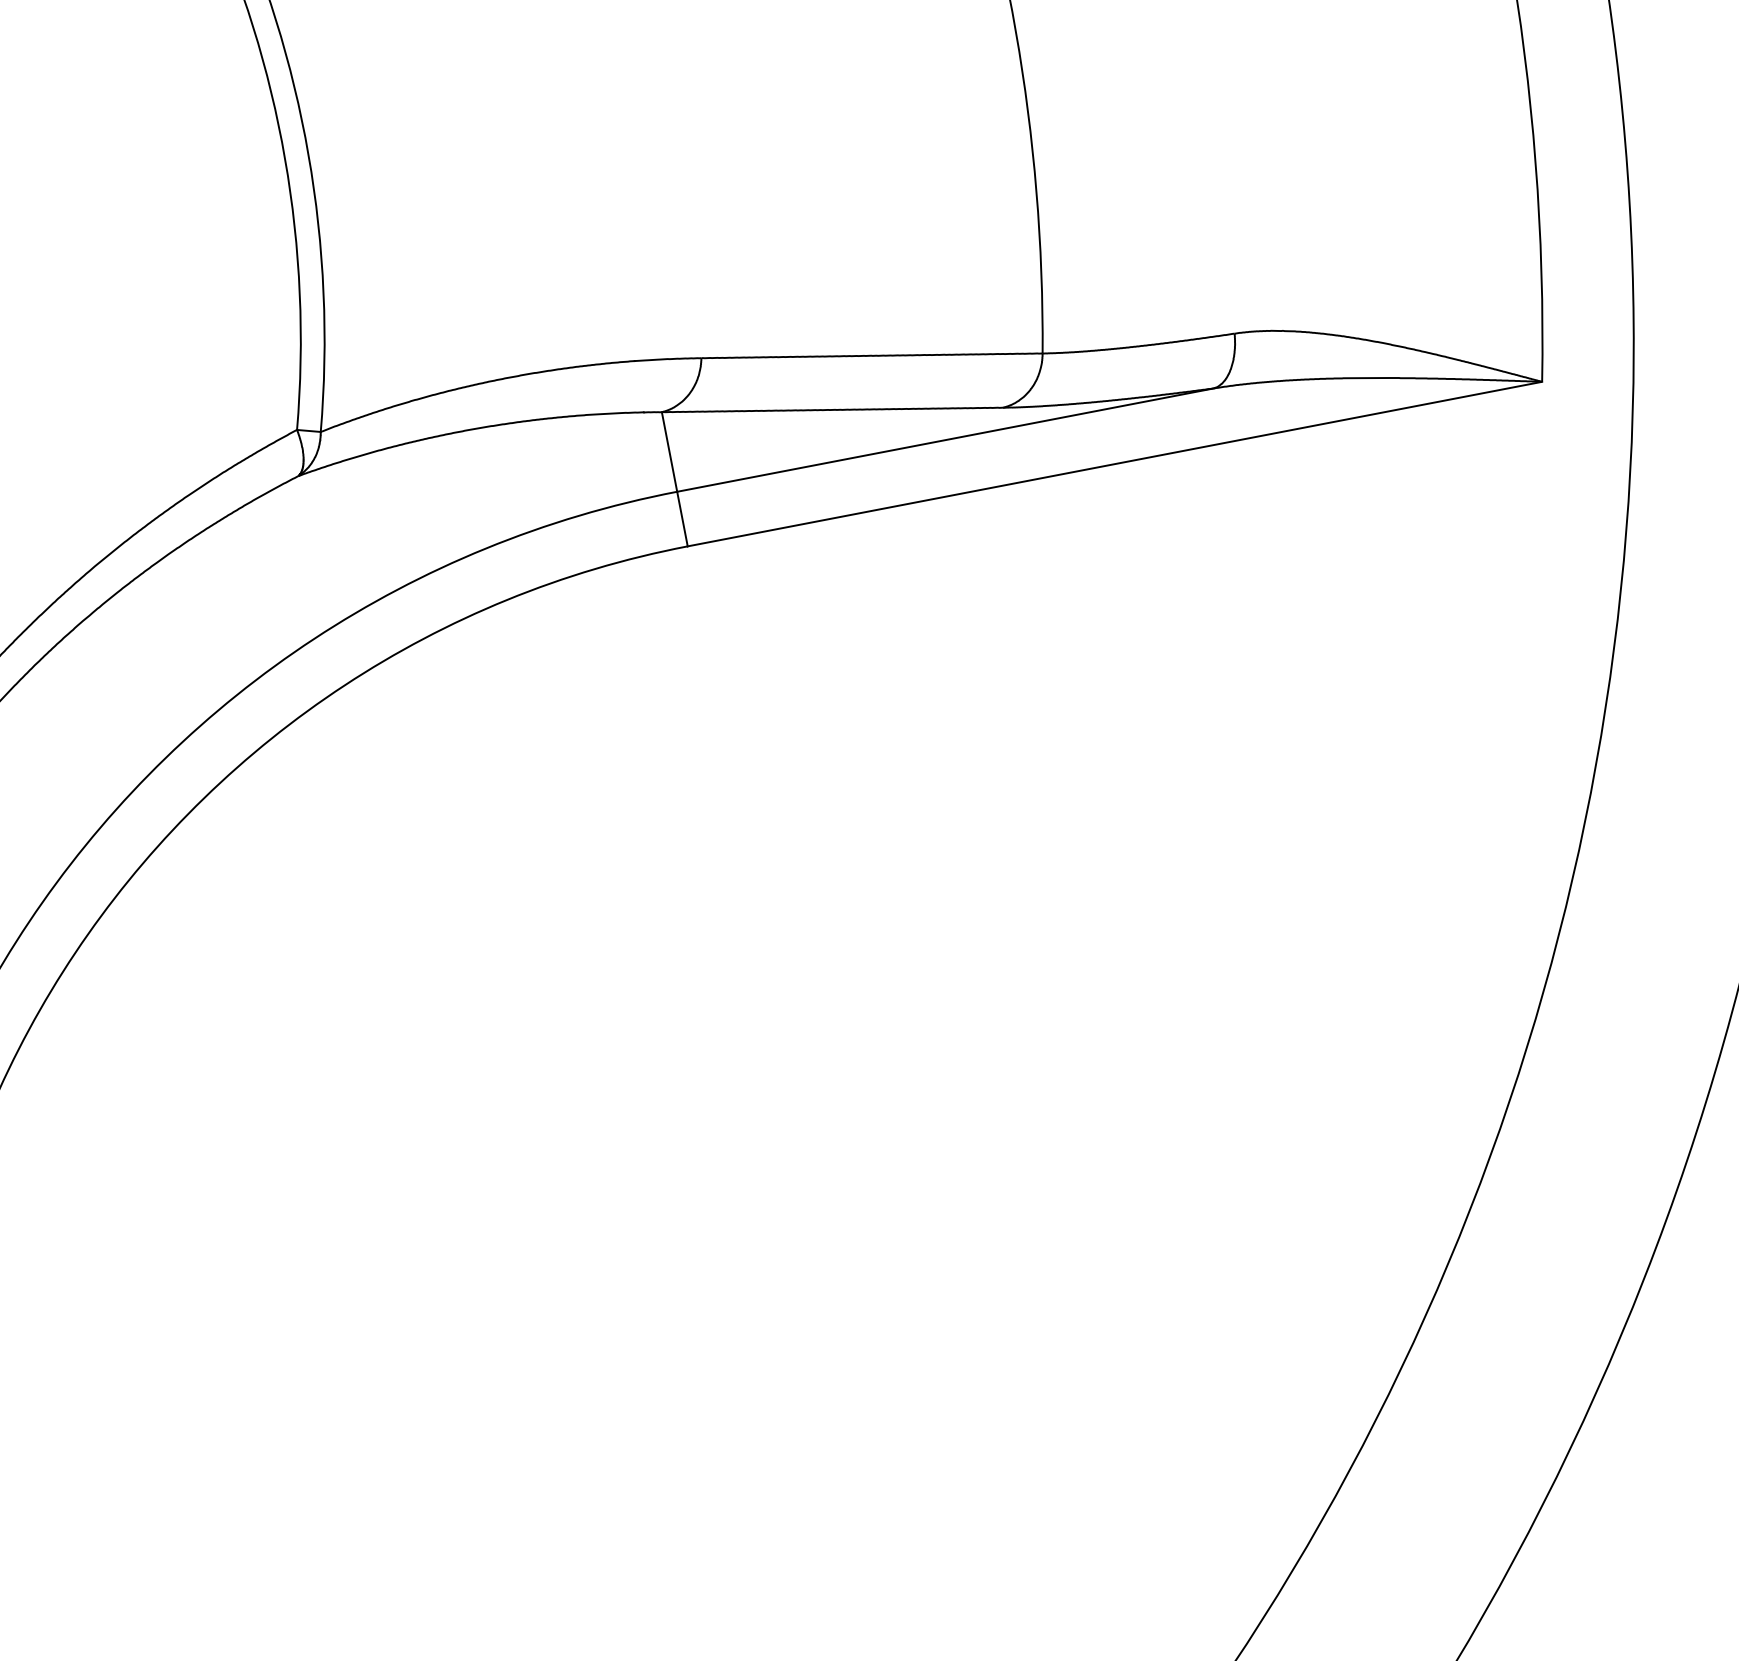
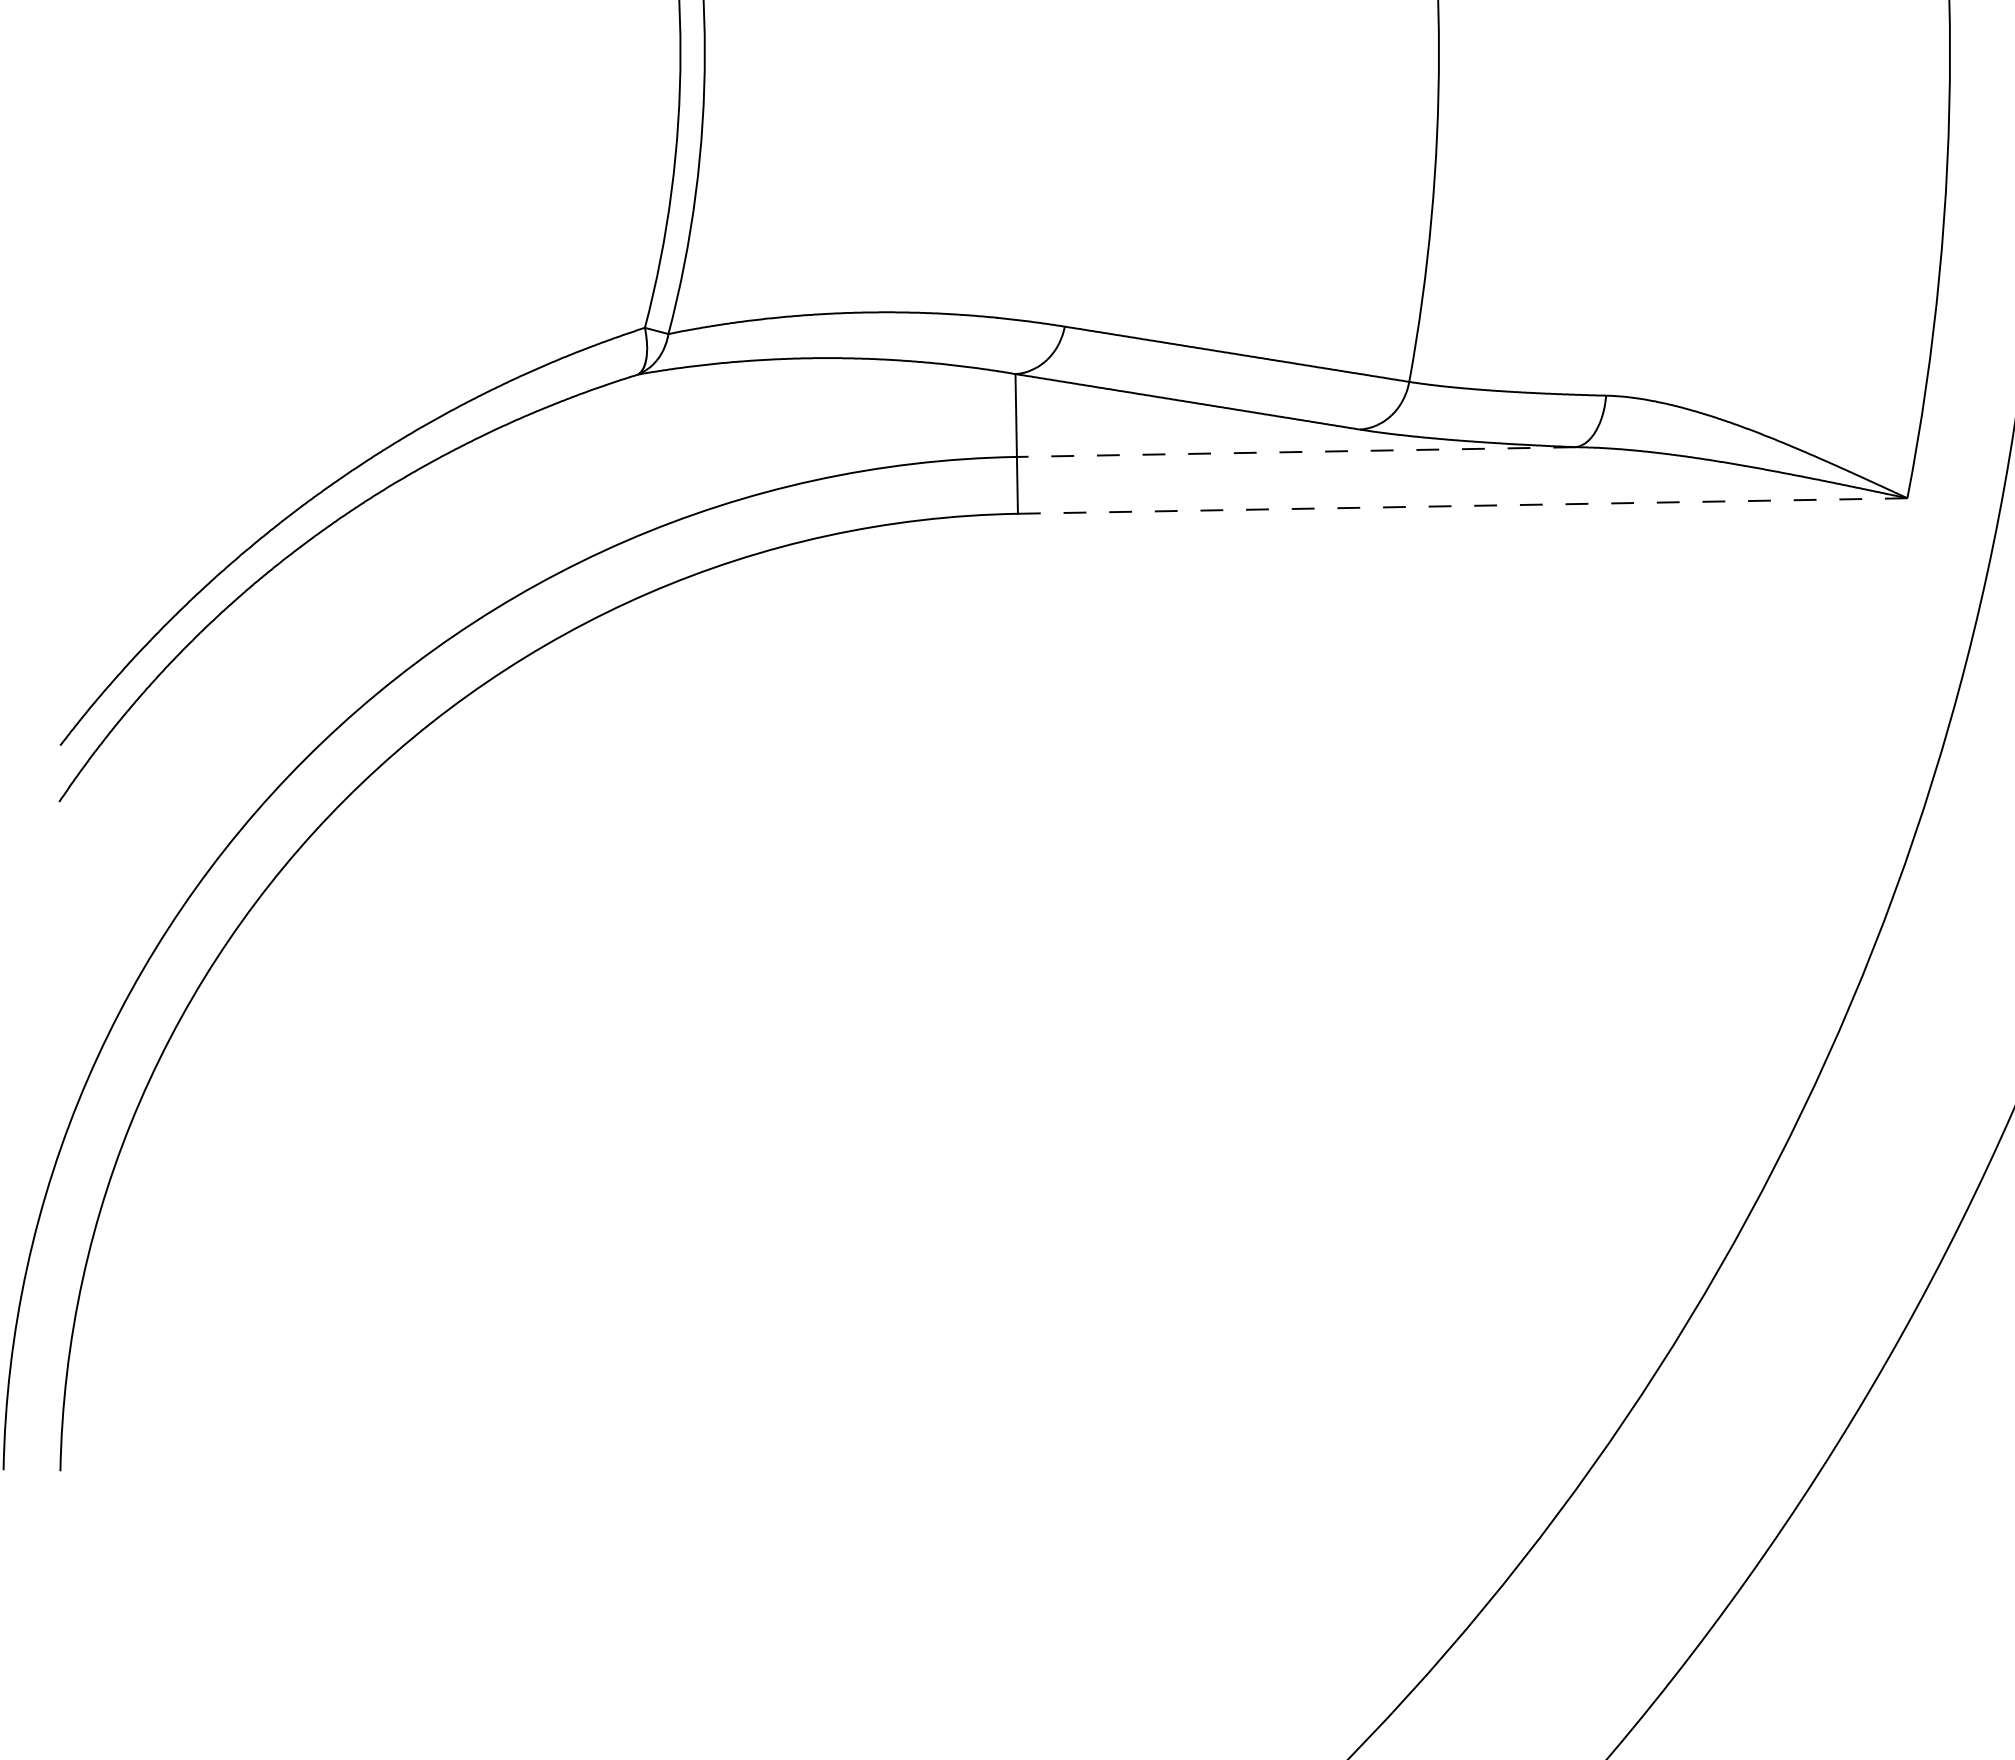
line: (945, 440) -> (1296, 452), solid -> dashed
line: (1114, 464) -> (1462, 506), solid -> dashed

